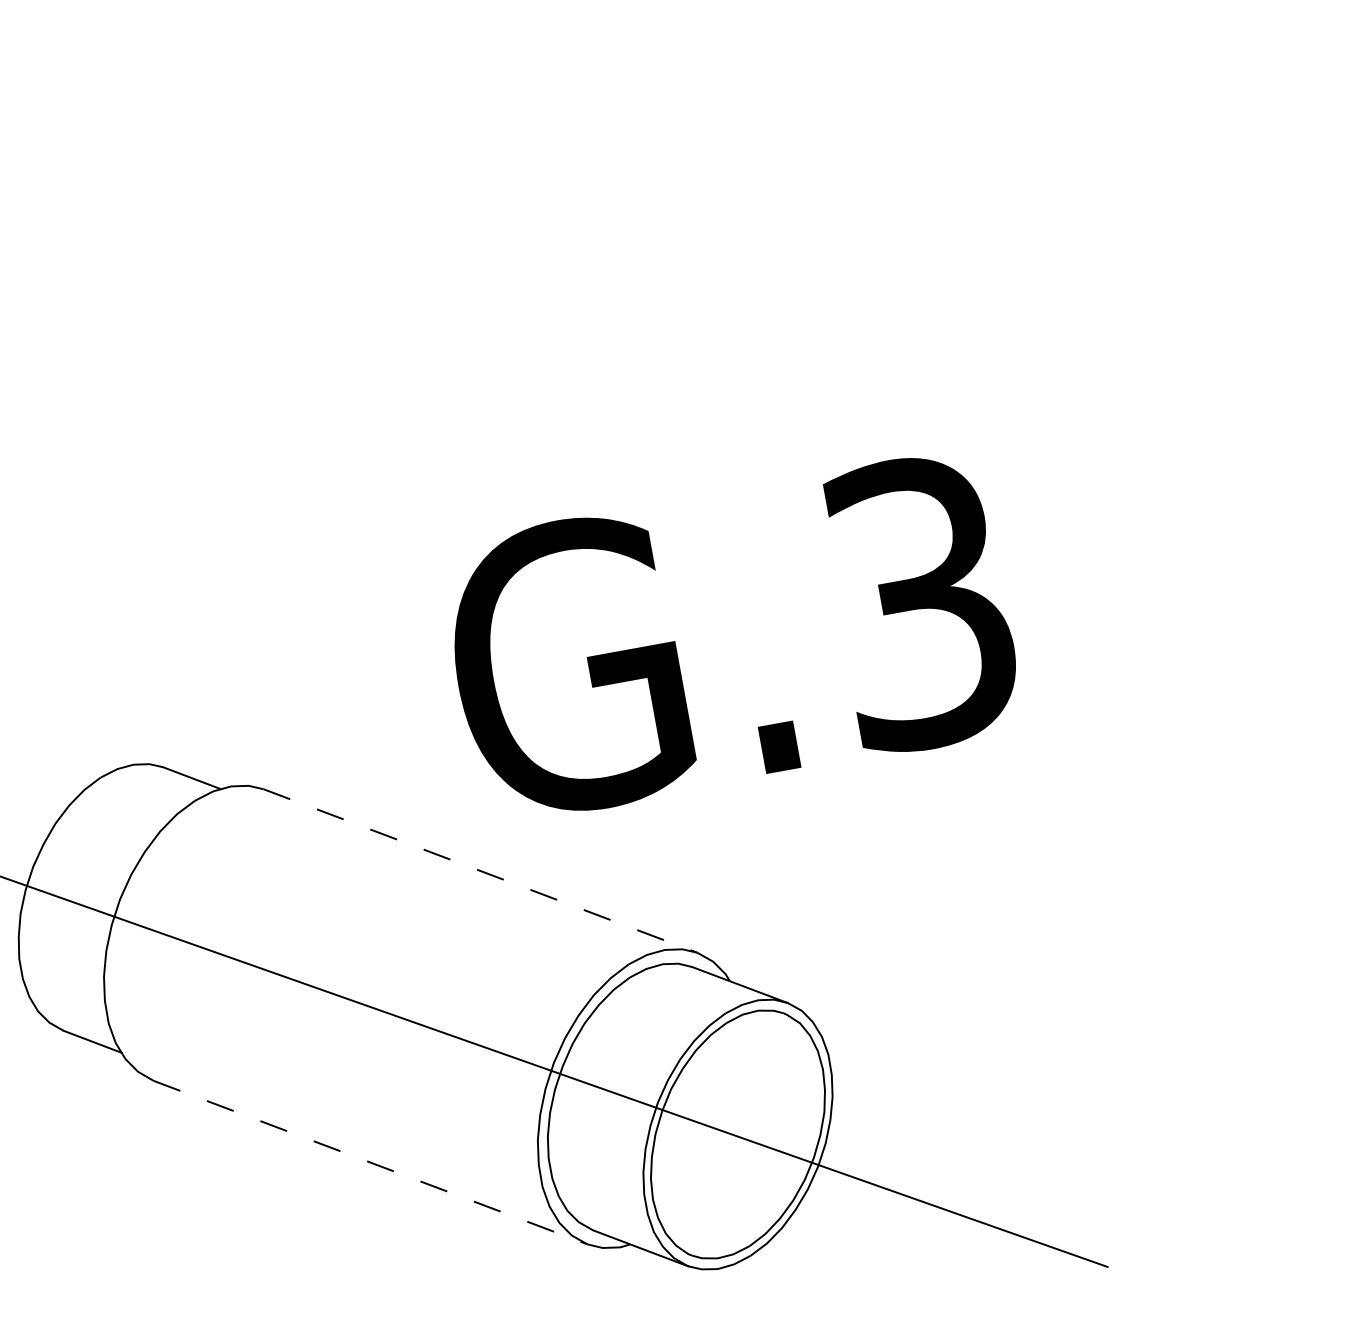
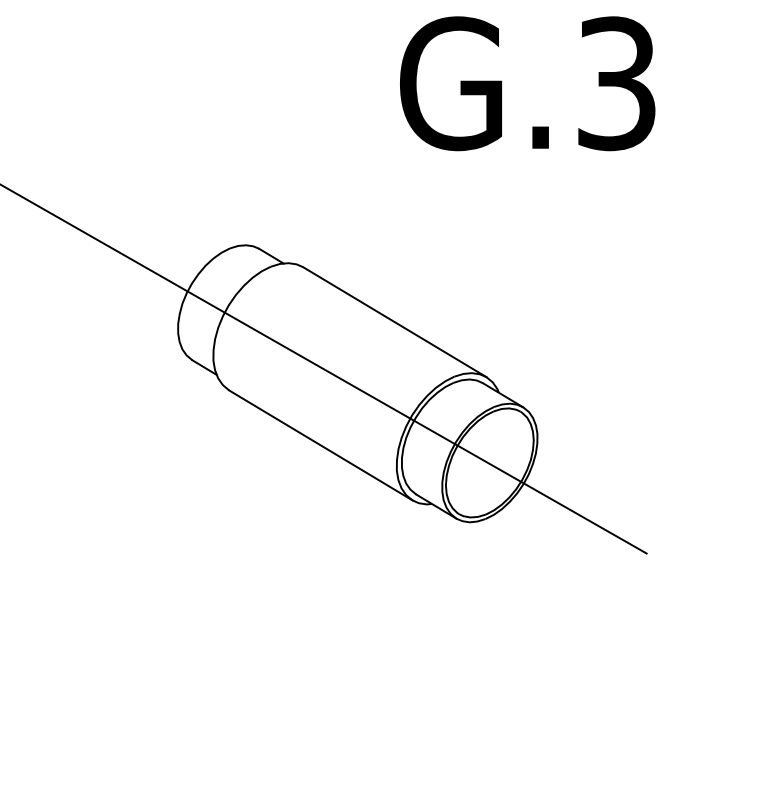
text: (730, 636) -> (527, 83), moved
line: (480, 871) -> (394, 322), dashed -> solid
line: (369, 1162) -> (320, 445), dashed -> solid

